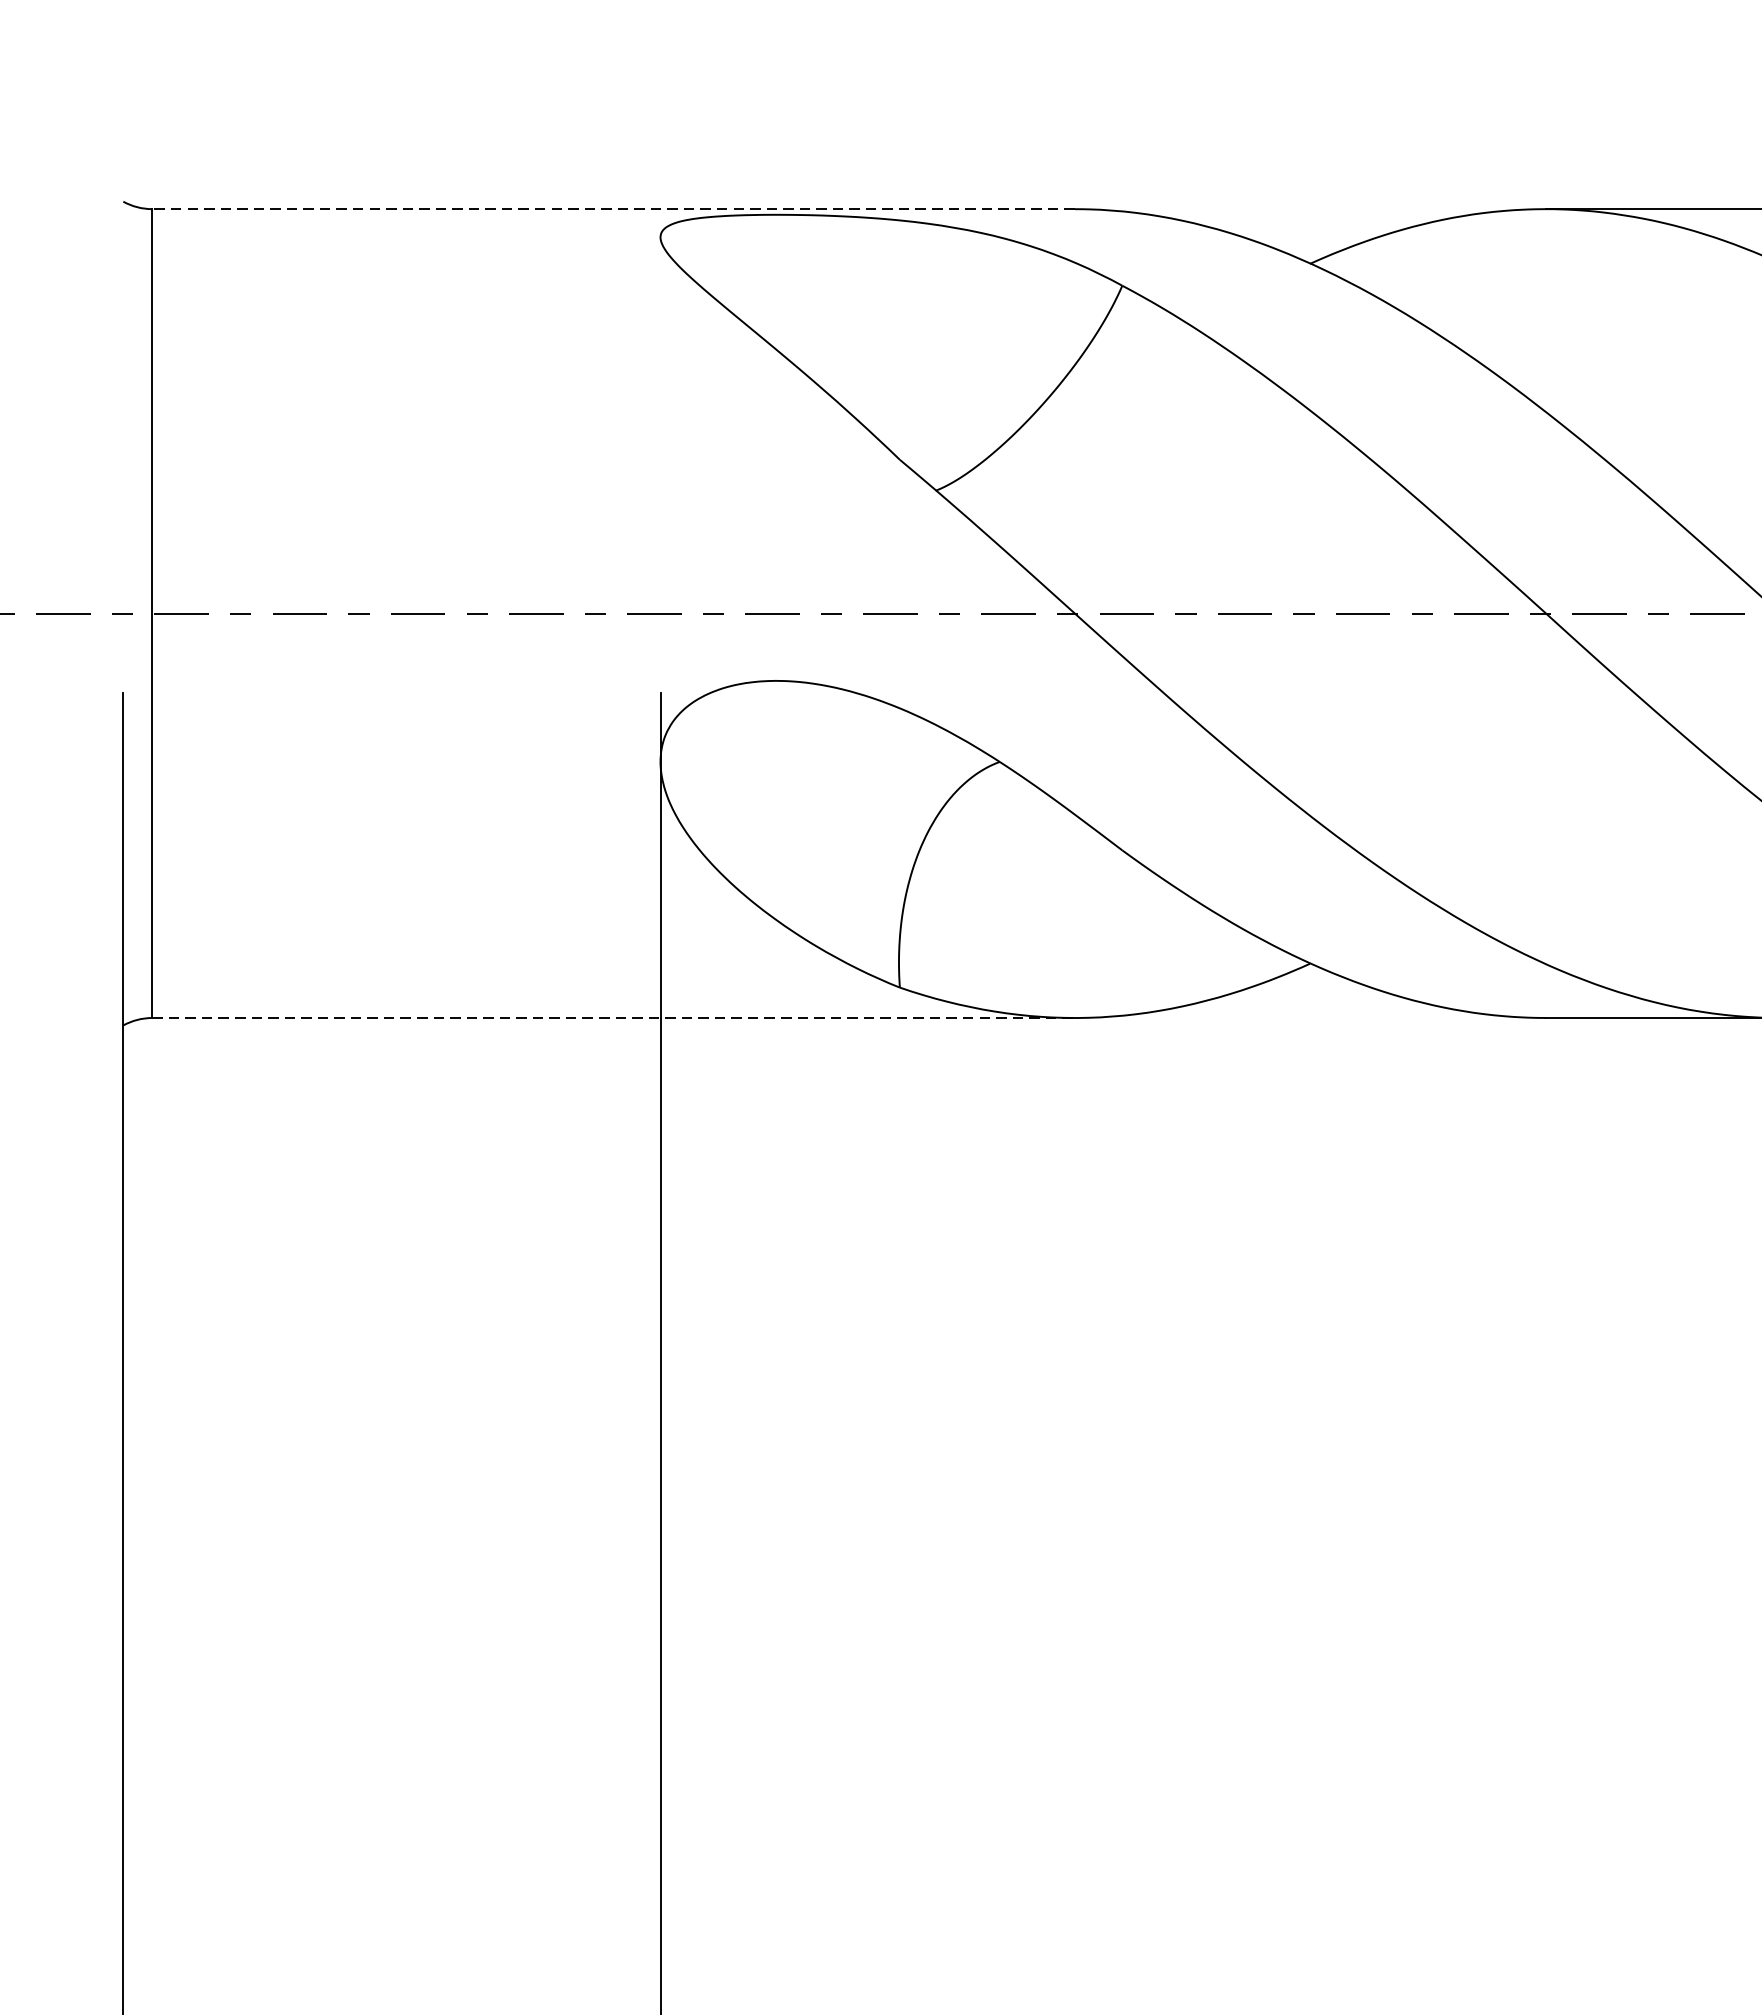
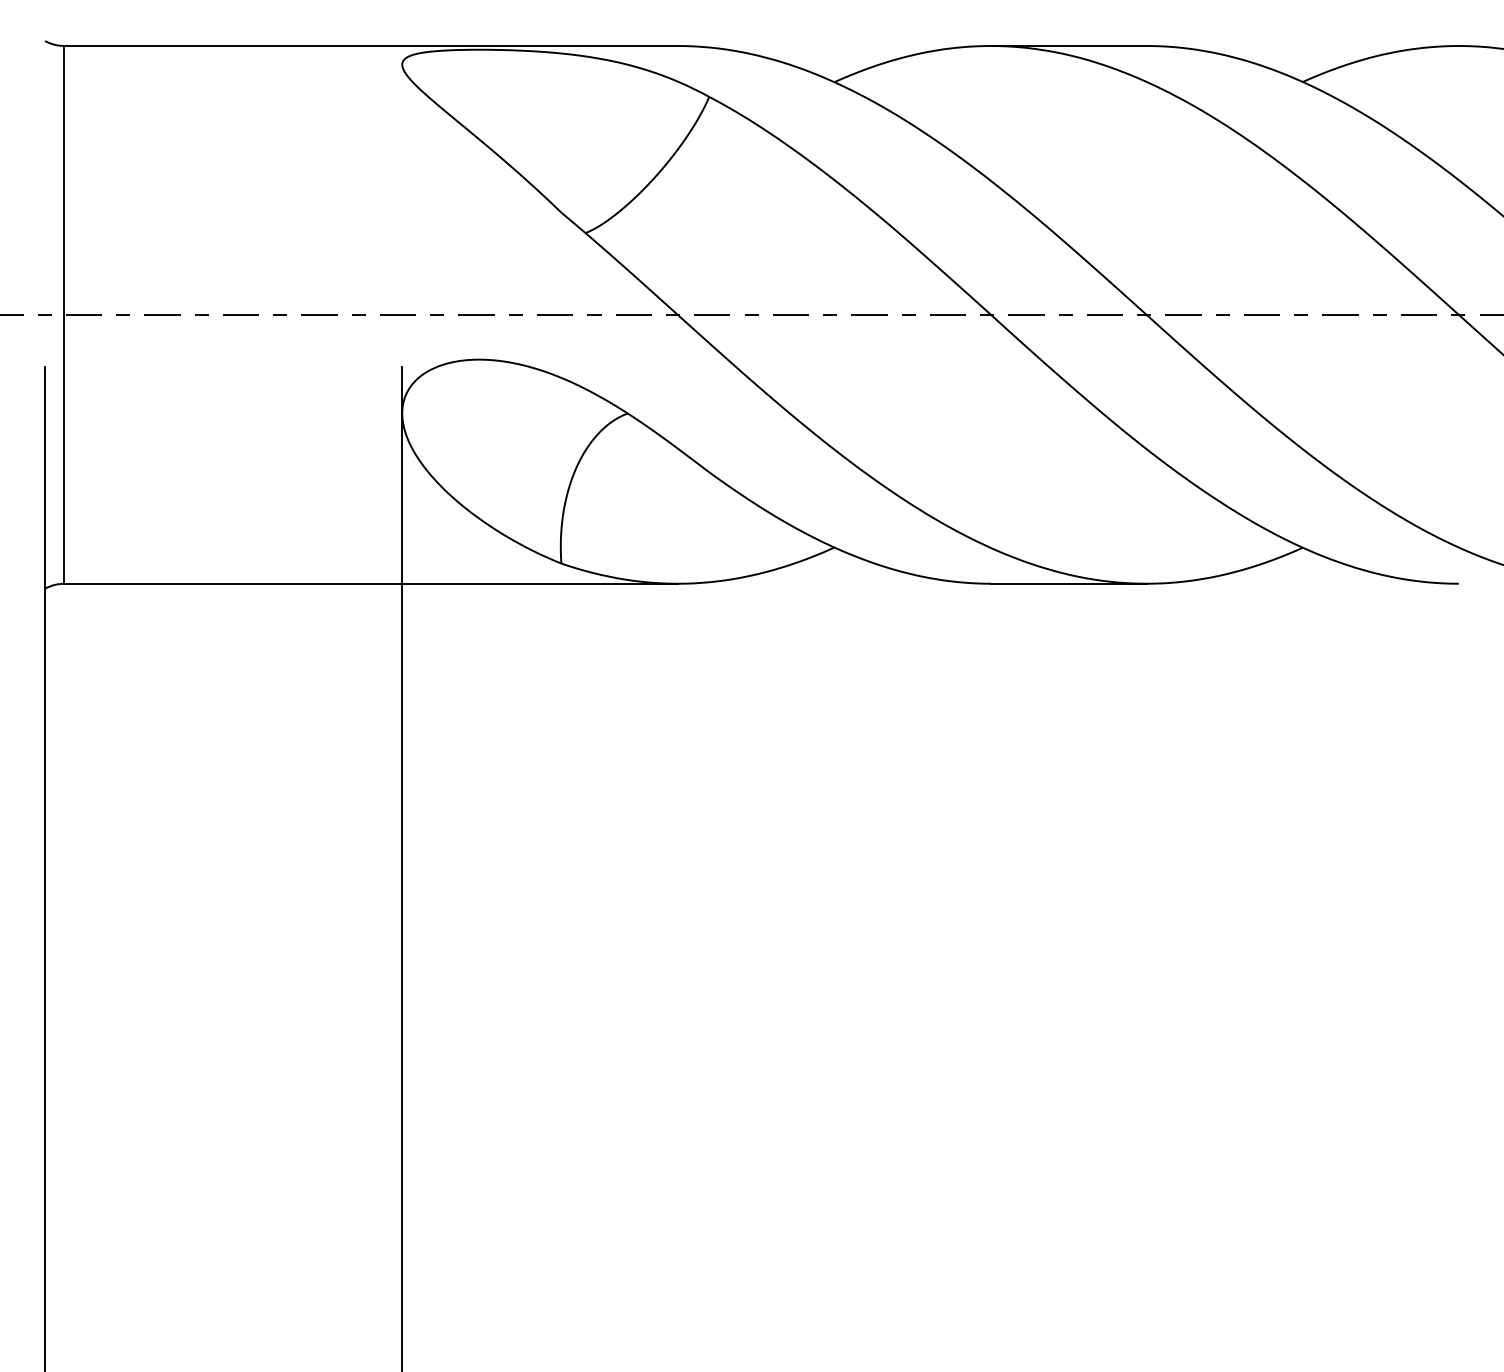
line: (614, 209) -> (371, 46), dashed -> solid
line: (614, 1017) -> (371, 583), dashed -> solid

